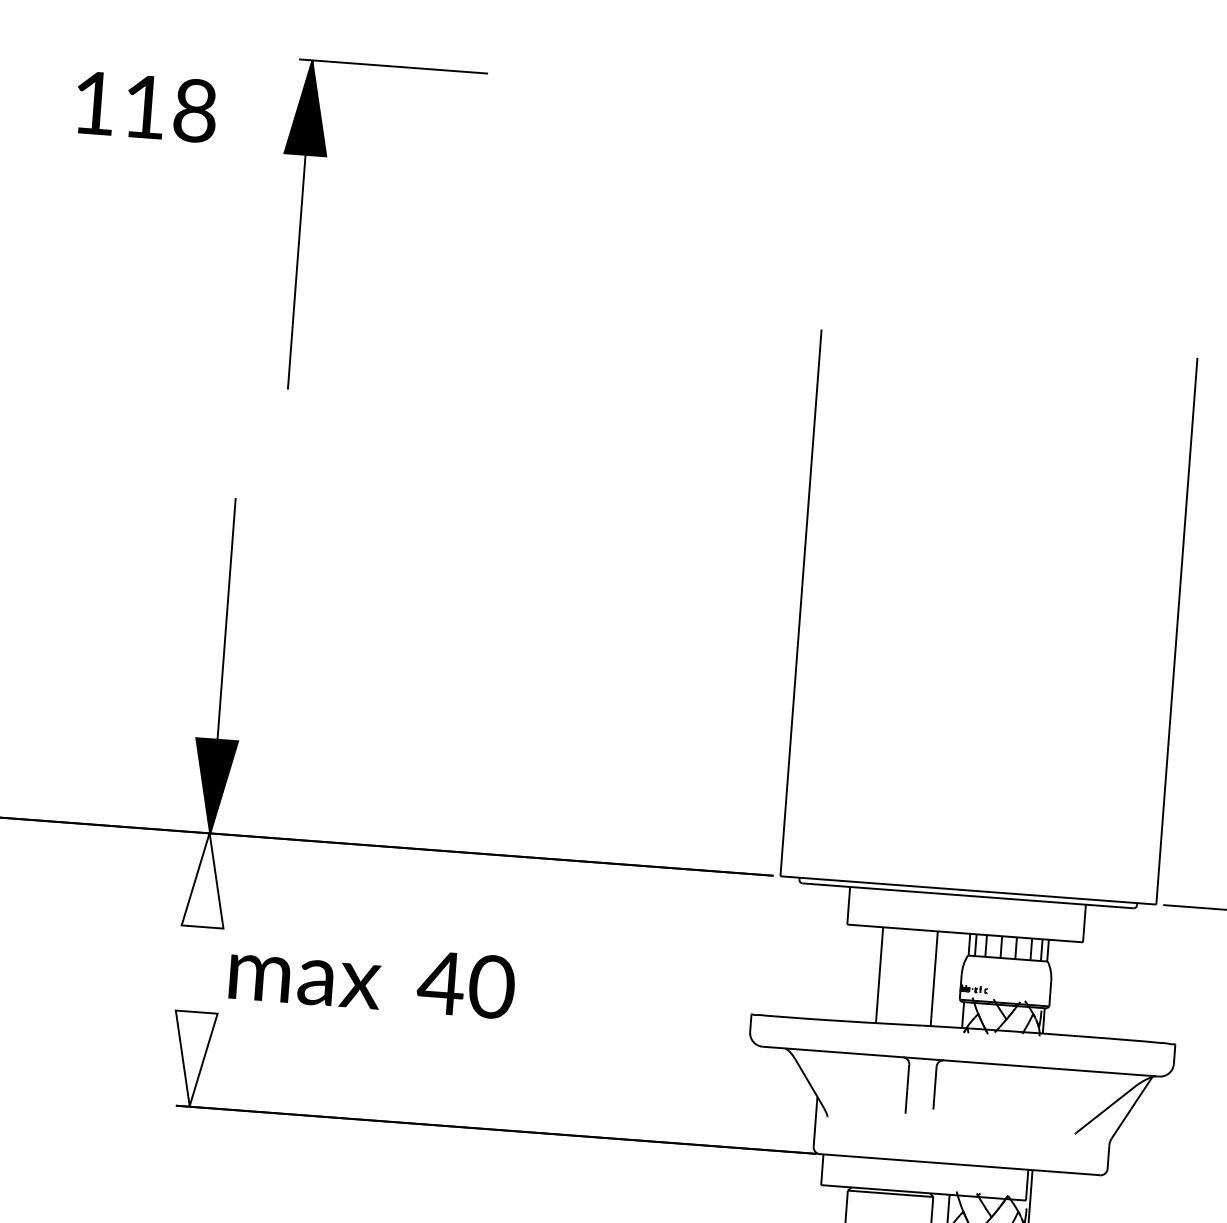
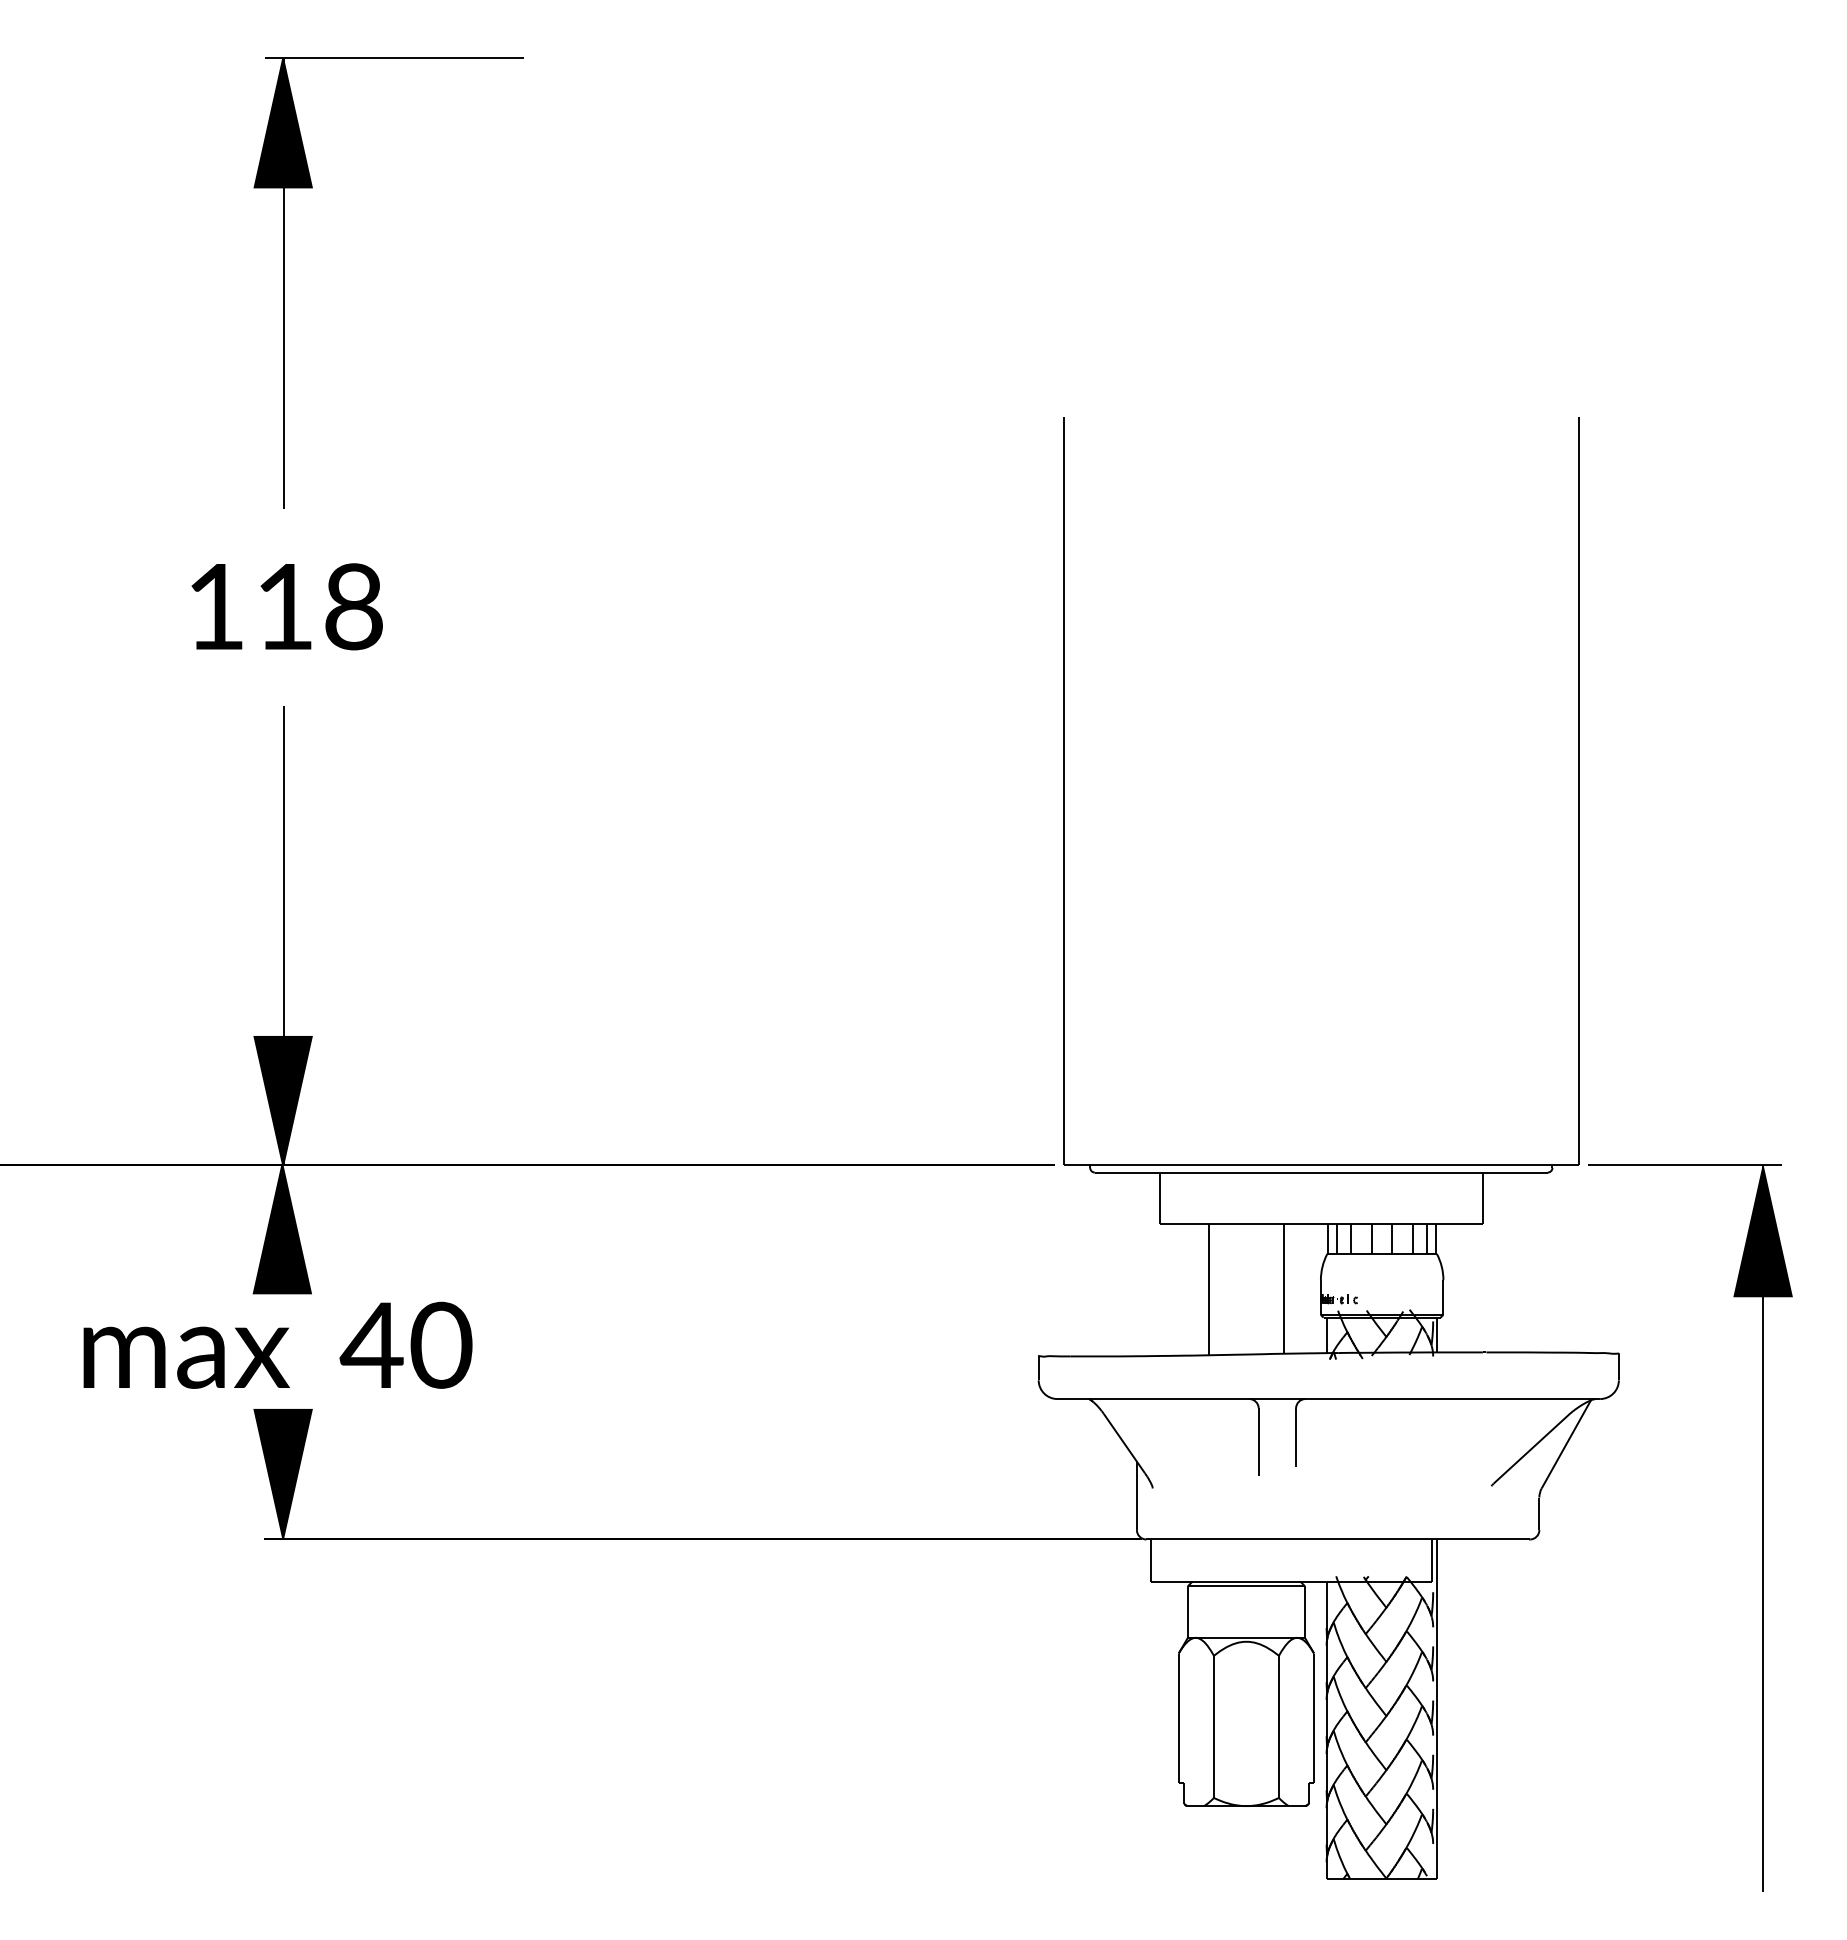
text: (146, 106) -> (286, 606), moved
part: (301, 224) -> (284, 282), moved
fill: (205, 879) -> (281, 1228), added
text: (372, 977) -> (277, 1344), moved
fill: (192, 1058) -> (282, 1473), added

